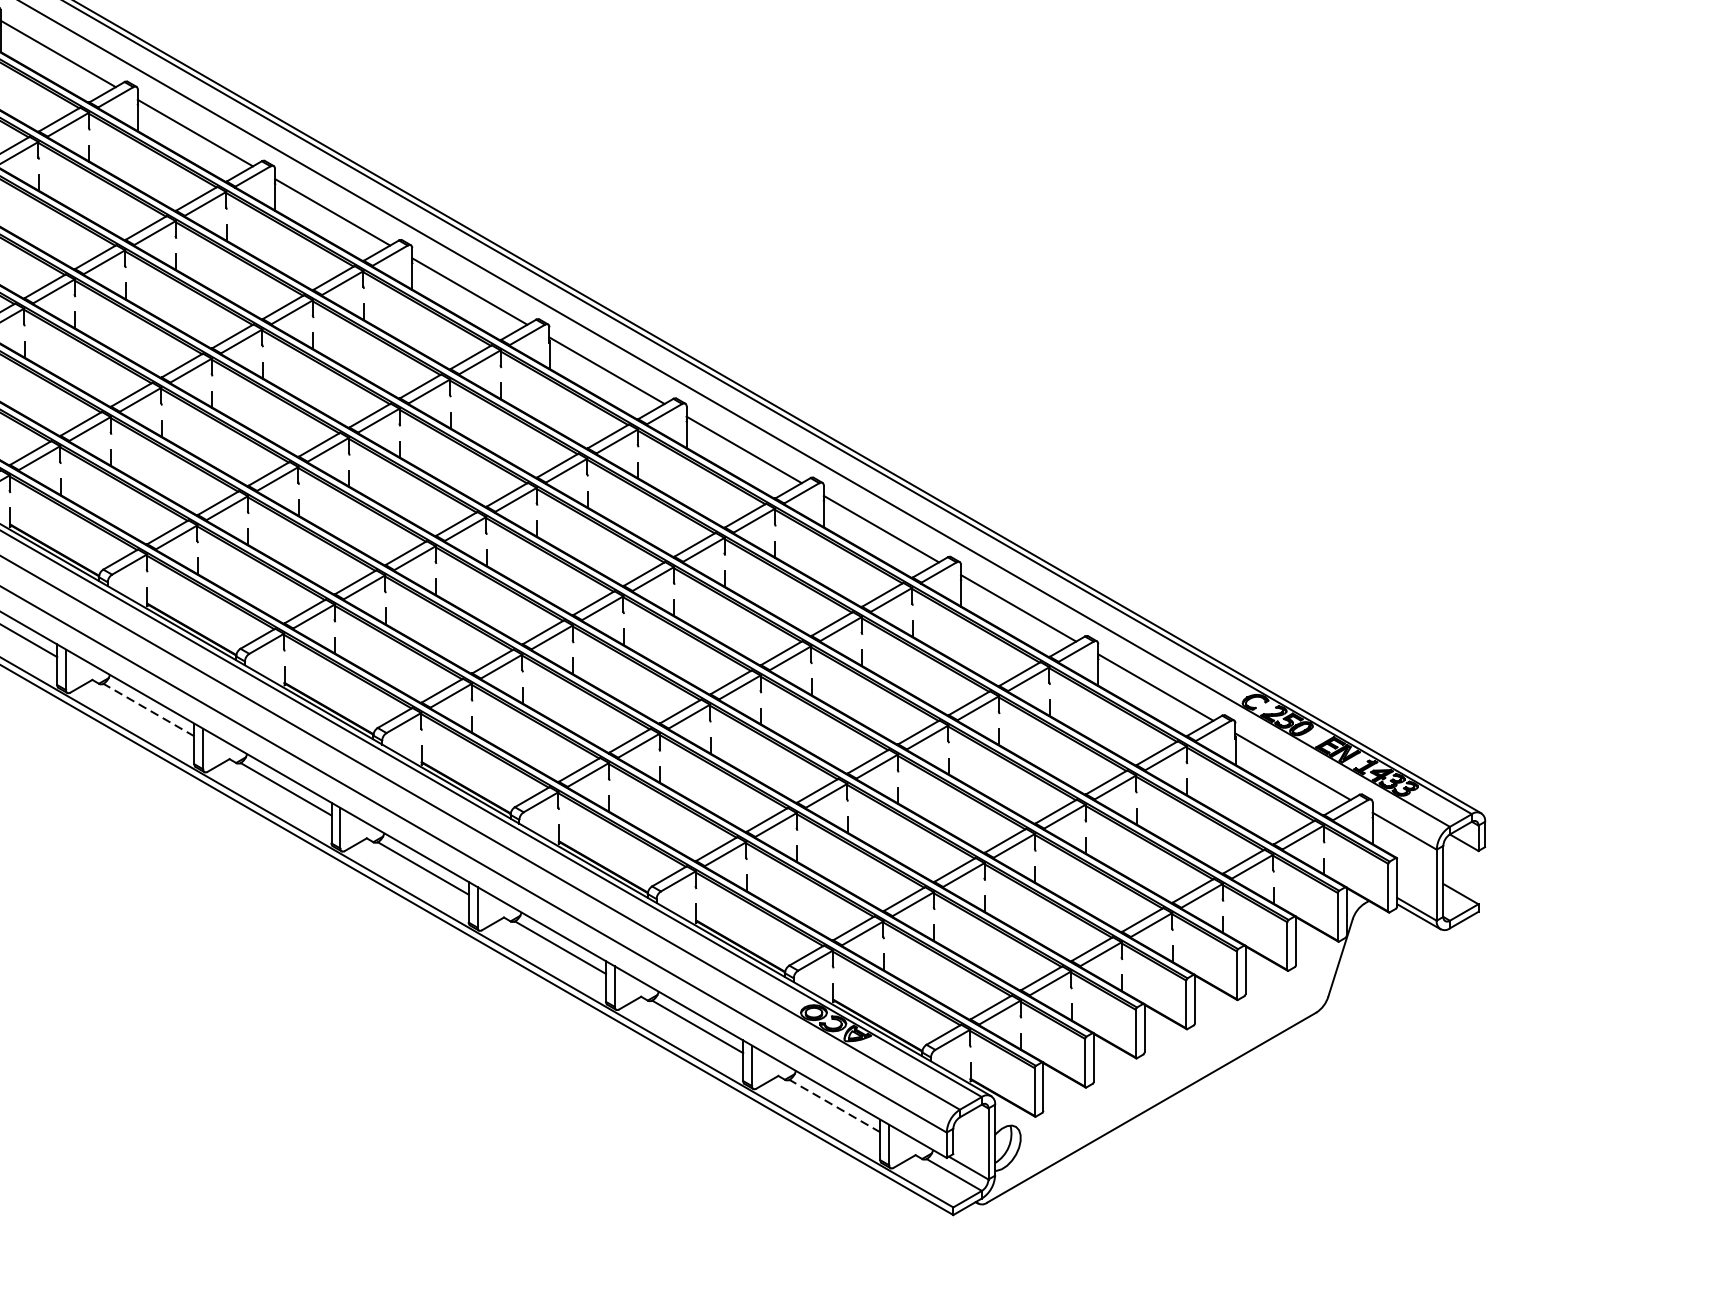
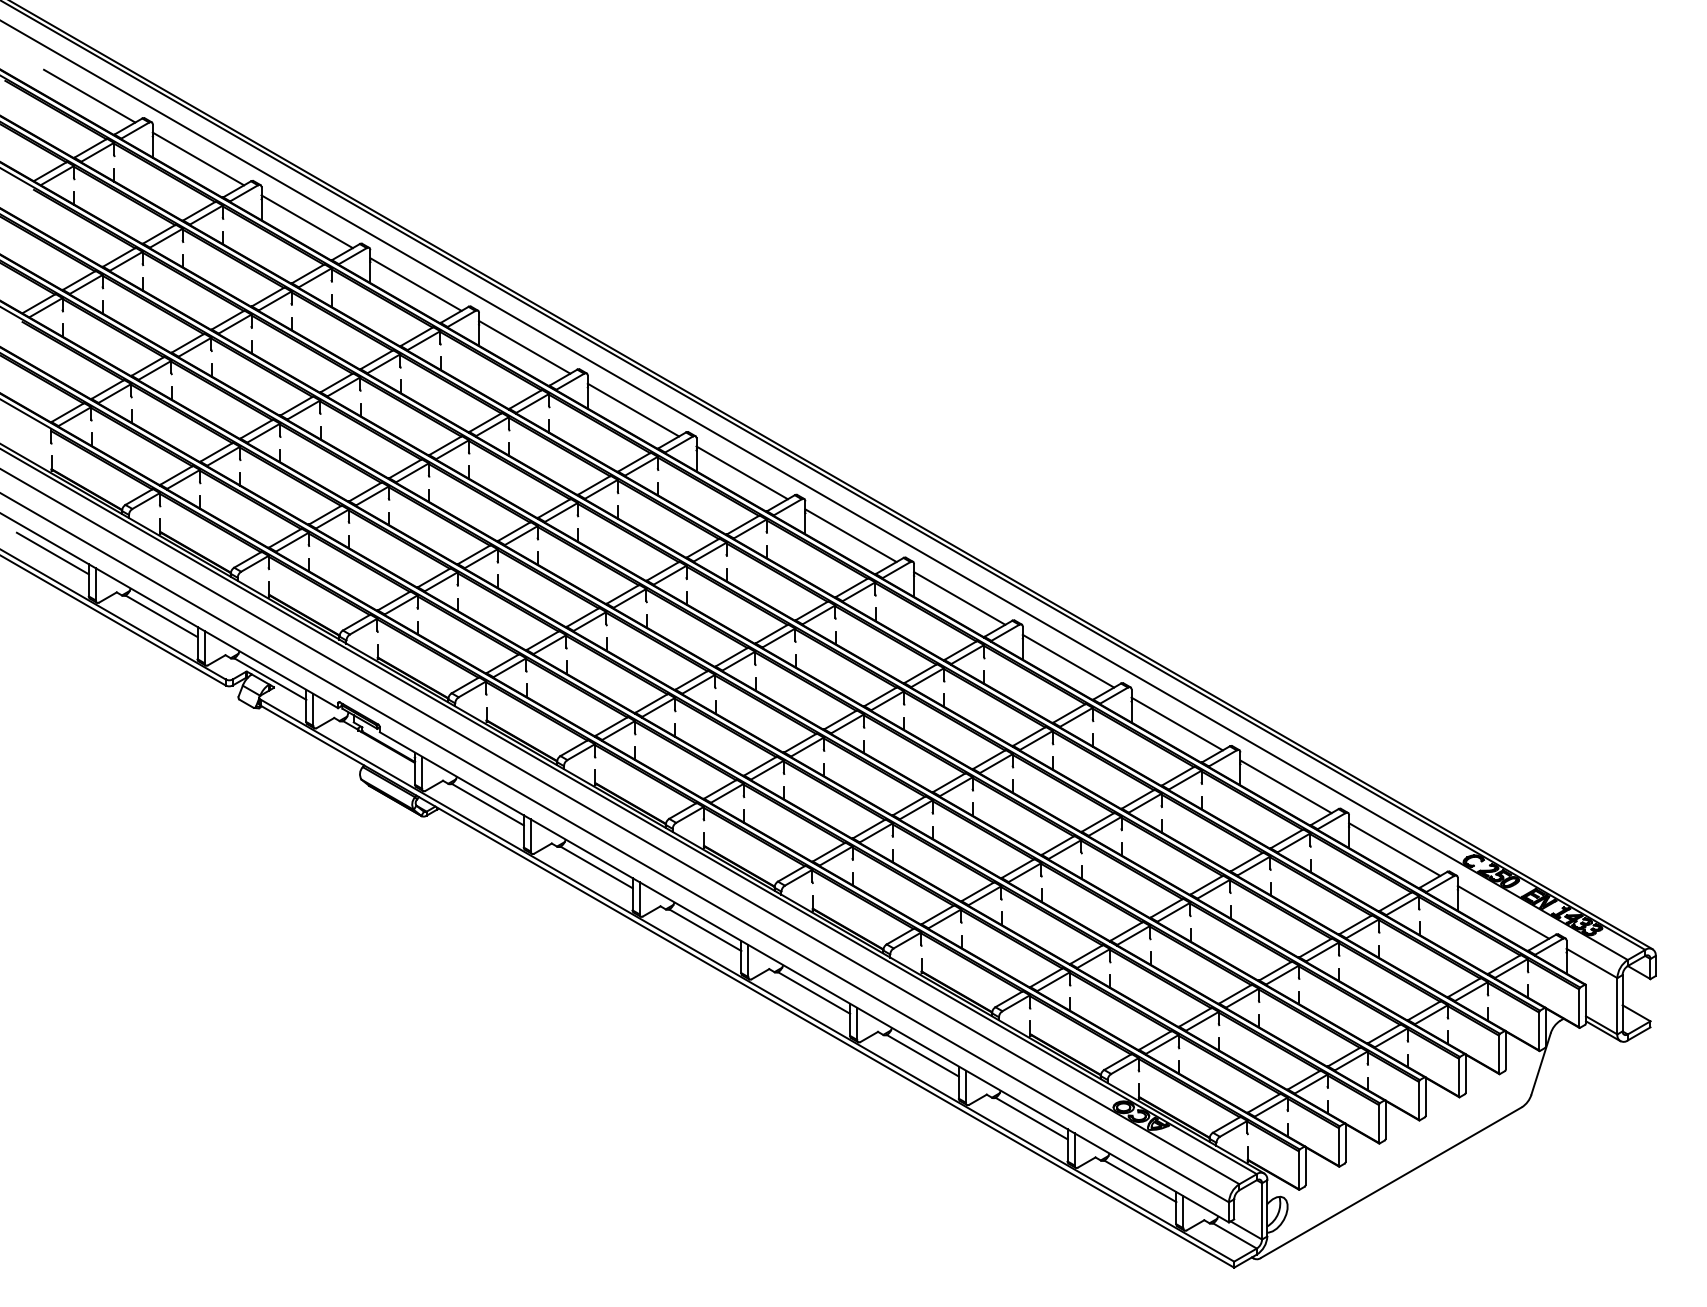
line: (148, 710) -> (596, 867), dashed -> solid
line: (835, 1106) -> (1140, 1181), dashed -> solid

